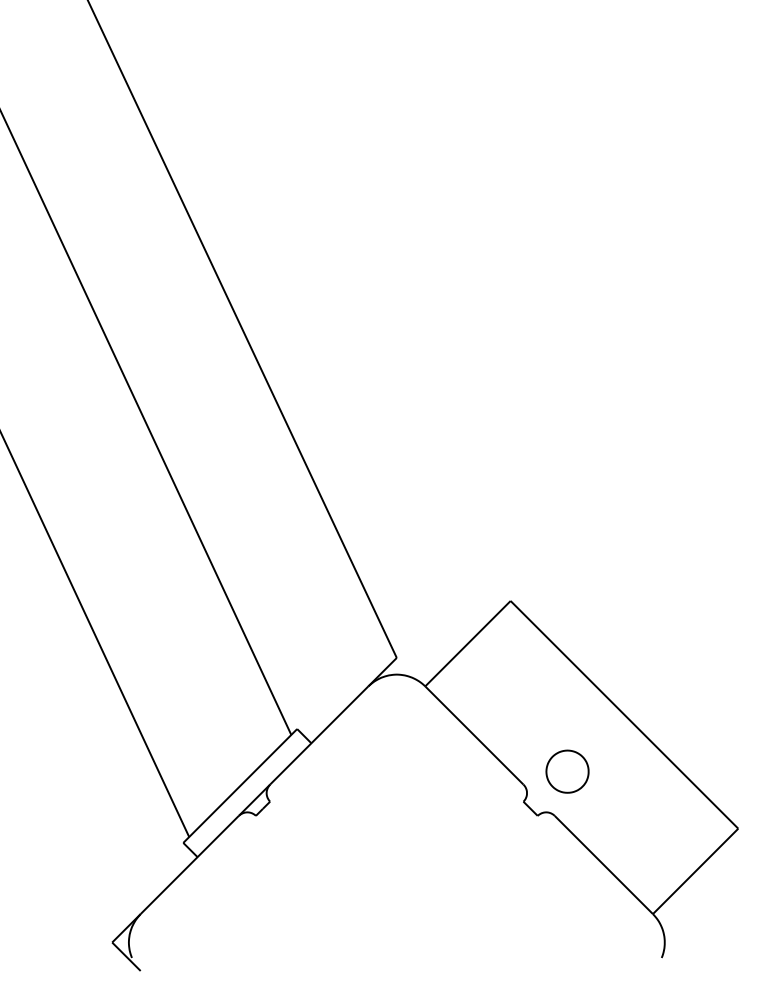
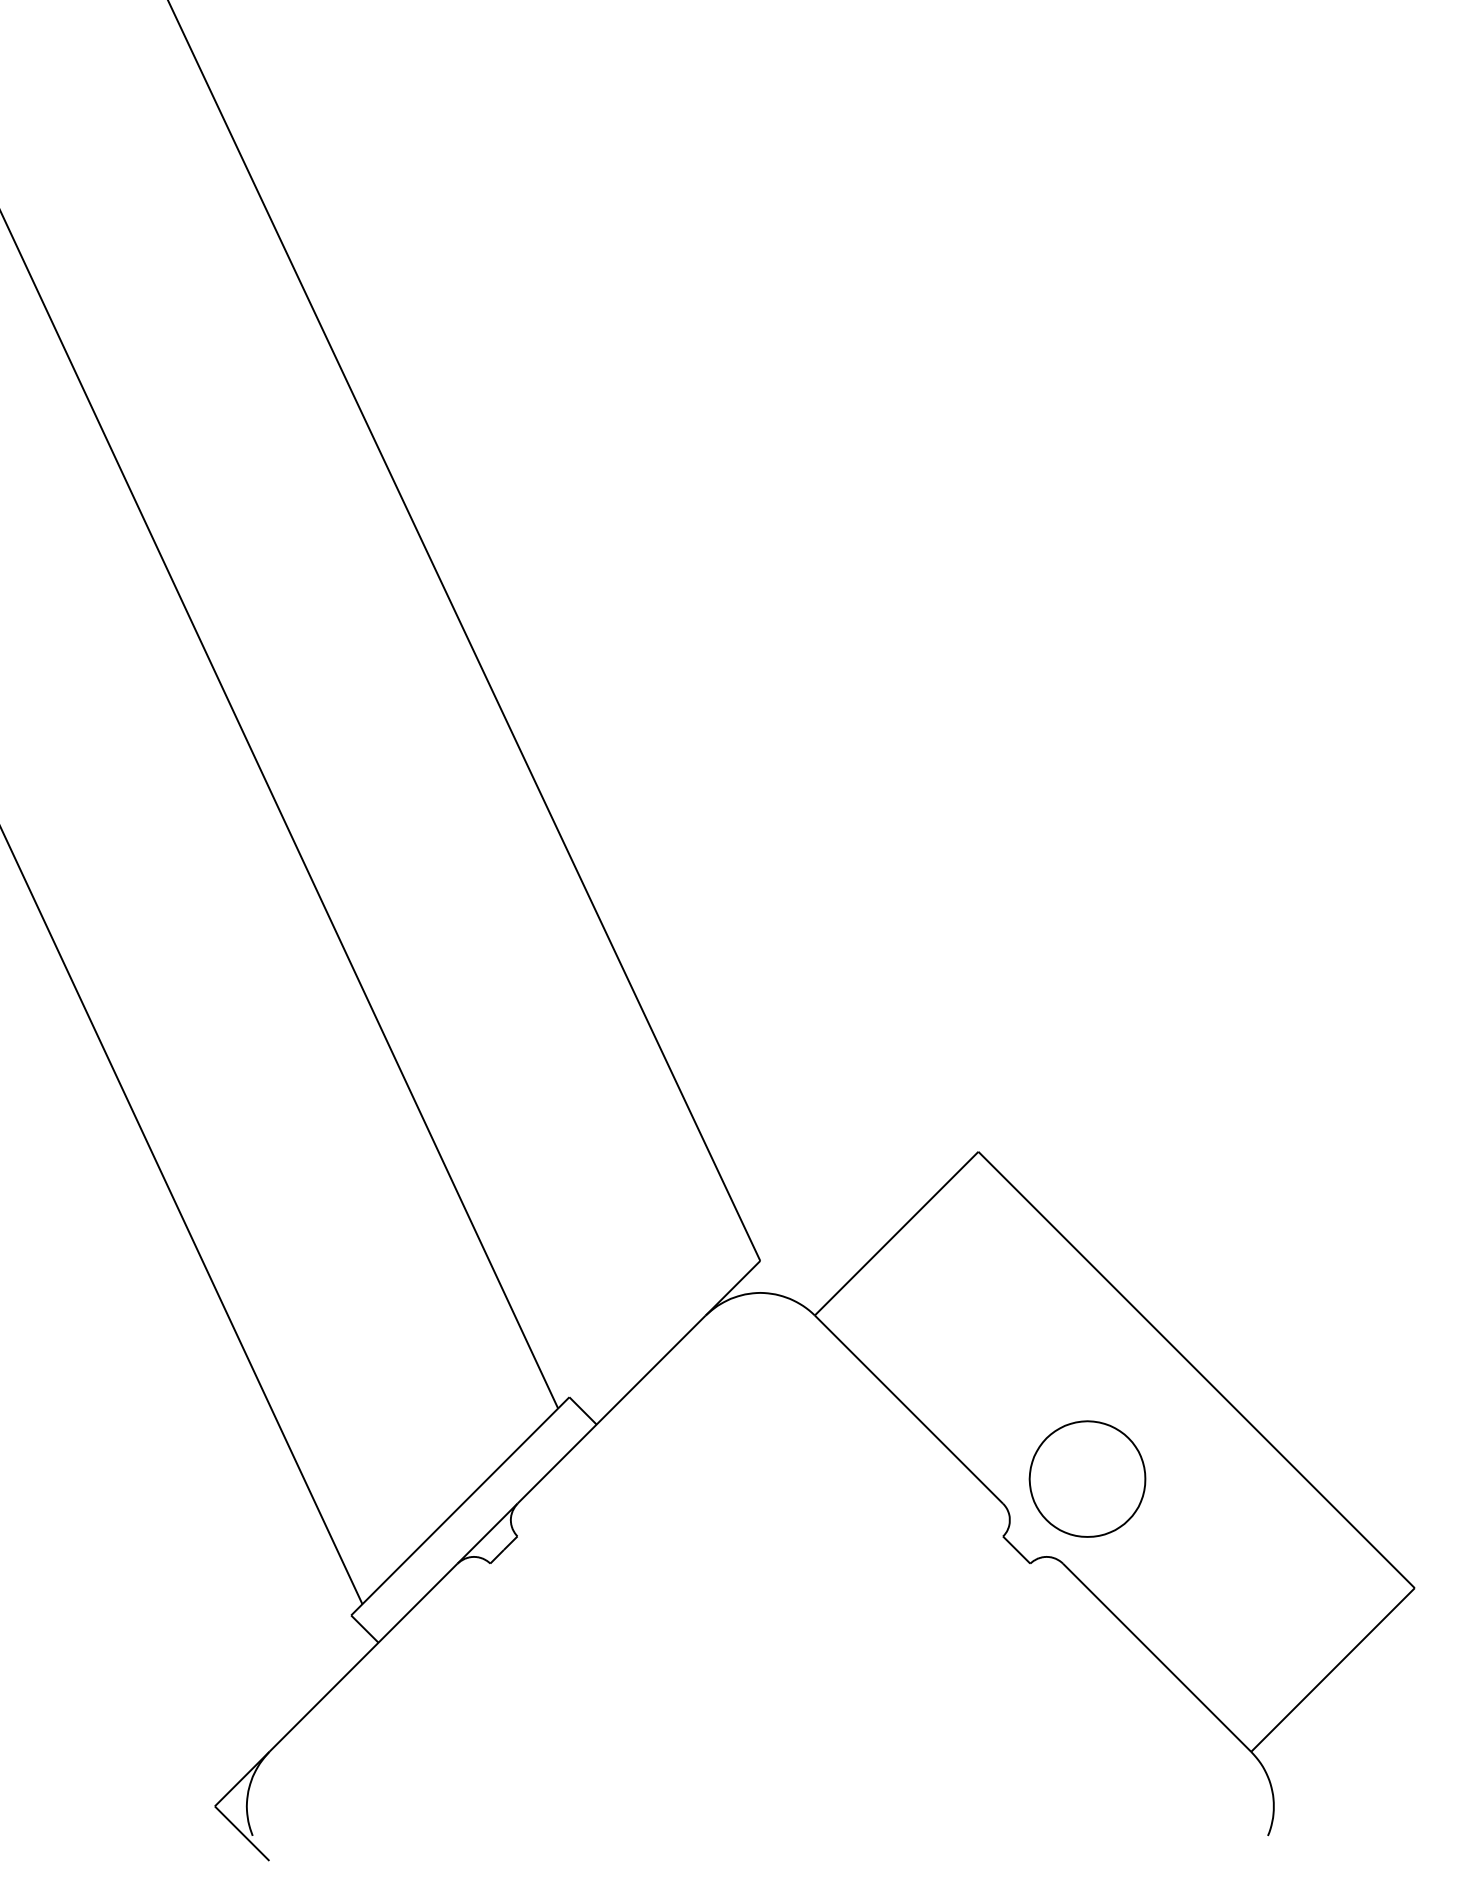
part: (567, 771) -> (1087, 1478), size x1.43

